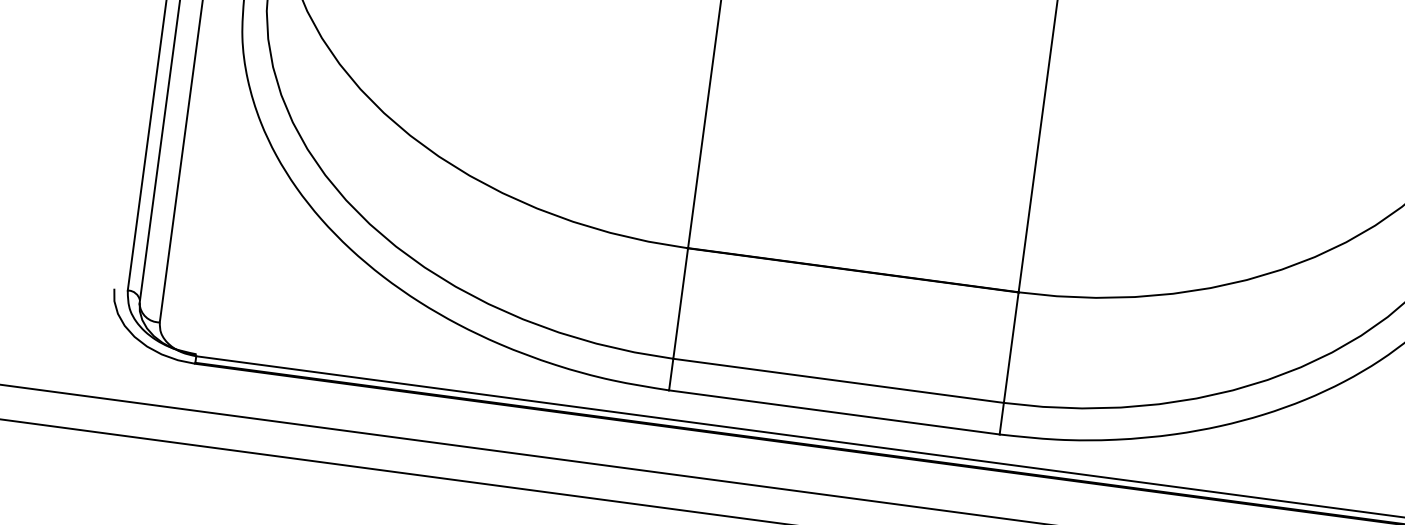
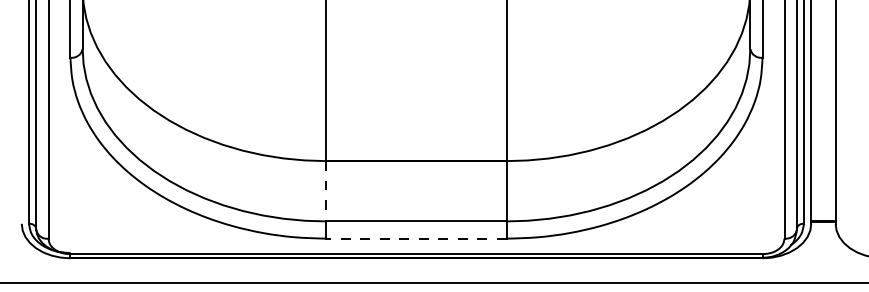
line: (680, 303) -> (326, 191), solid -> dashed
line: (834, 412) -> (416, 238), solid -> dashed

